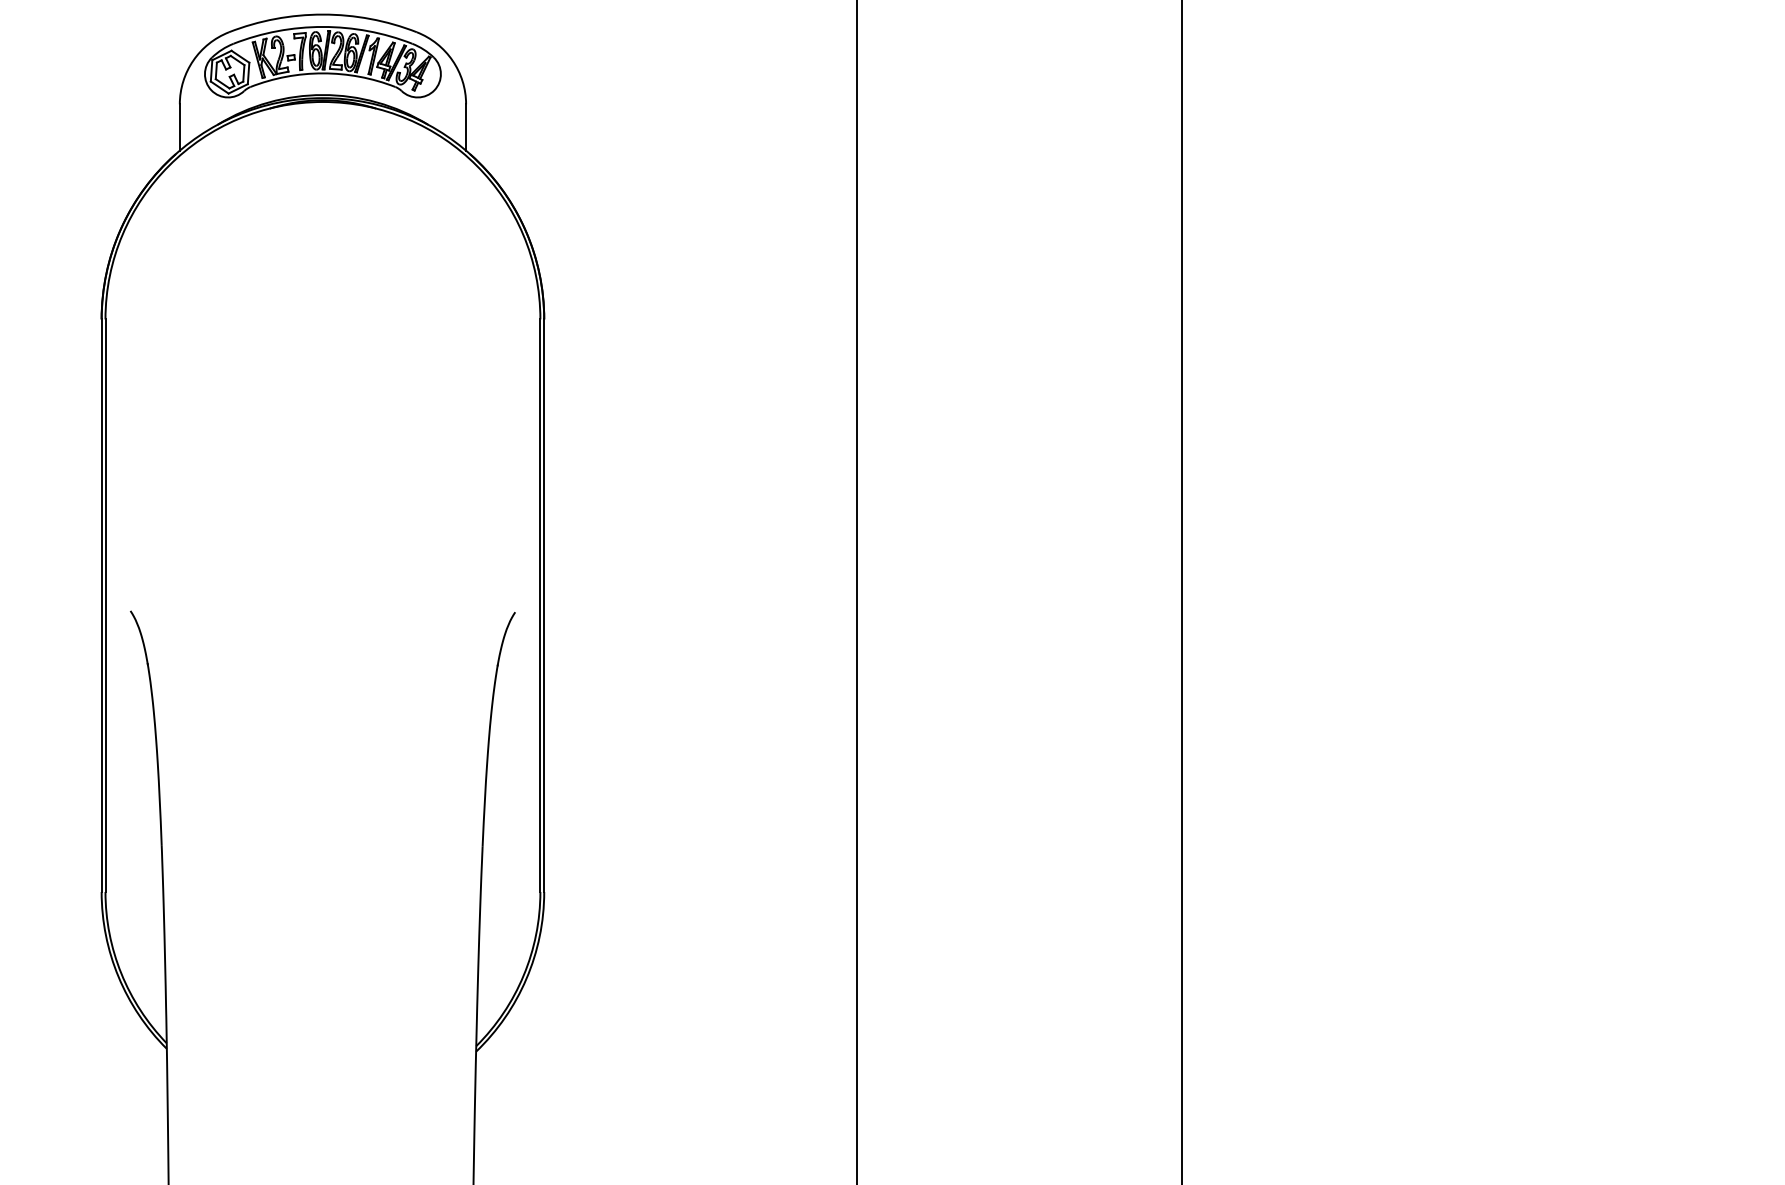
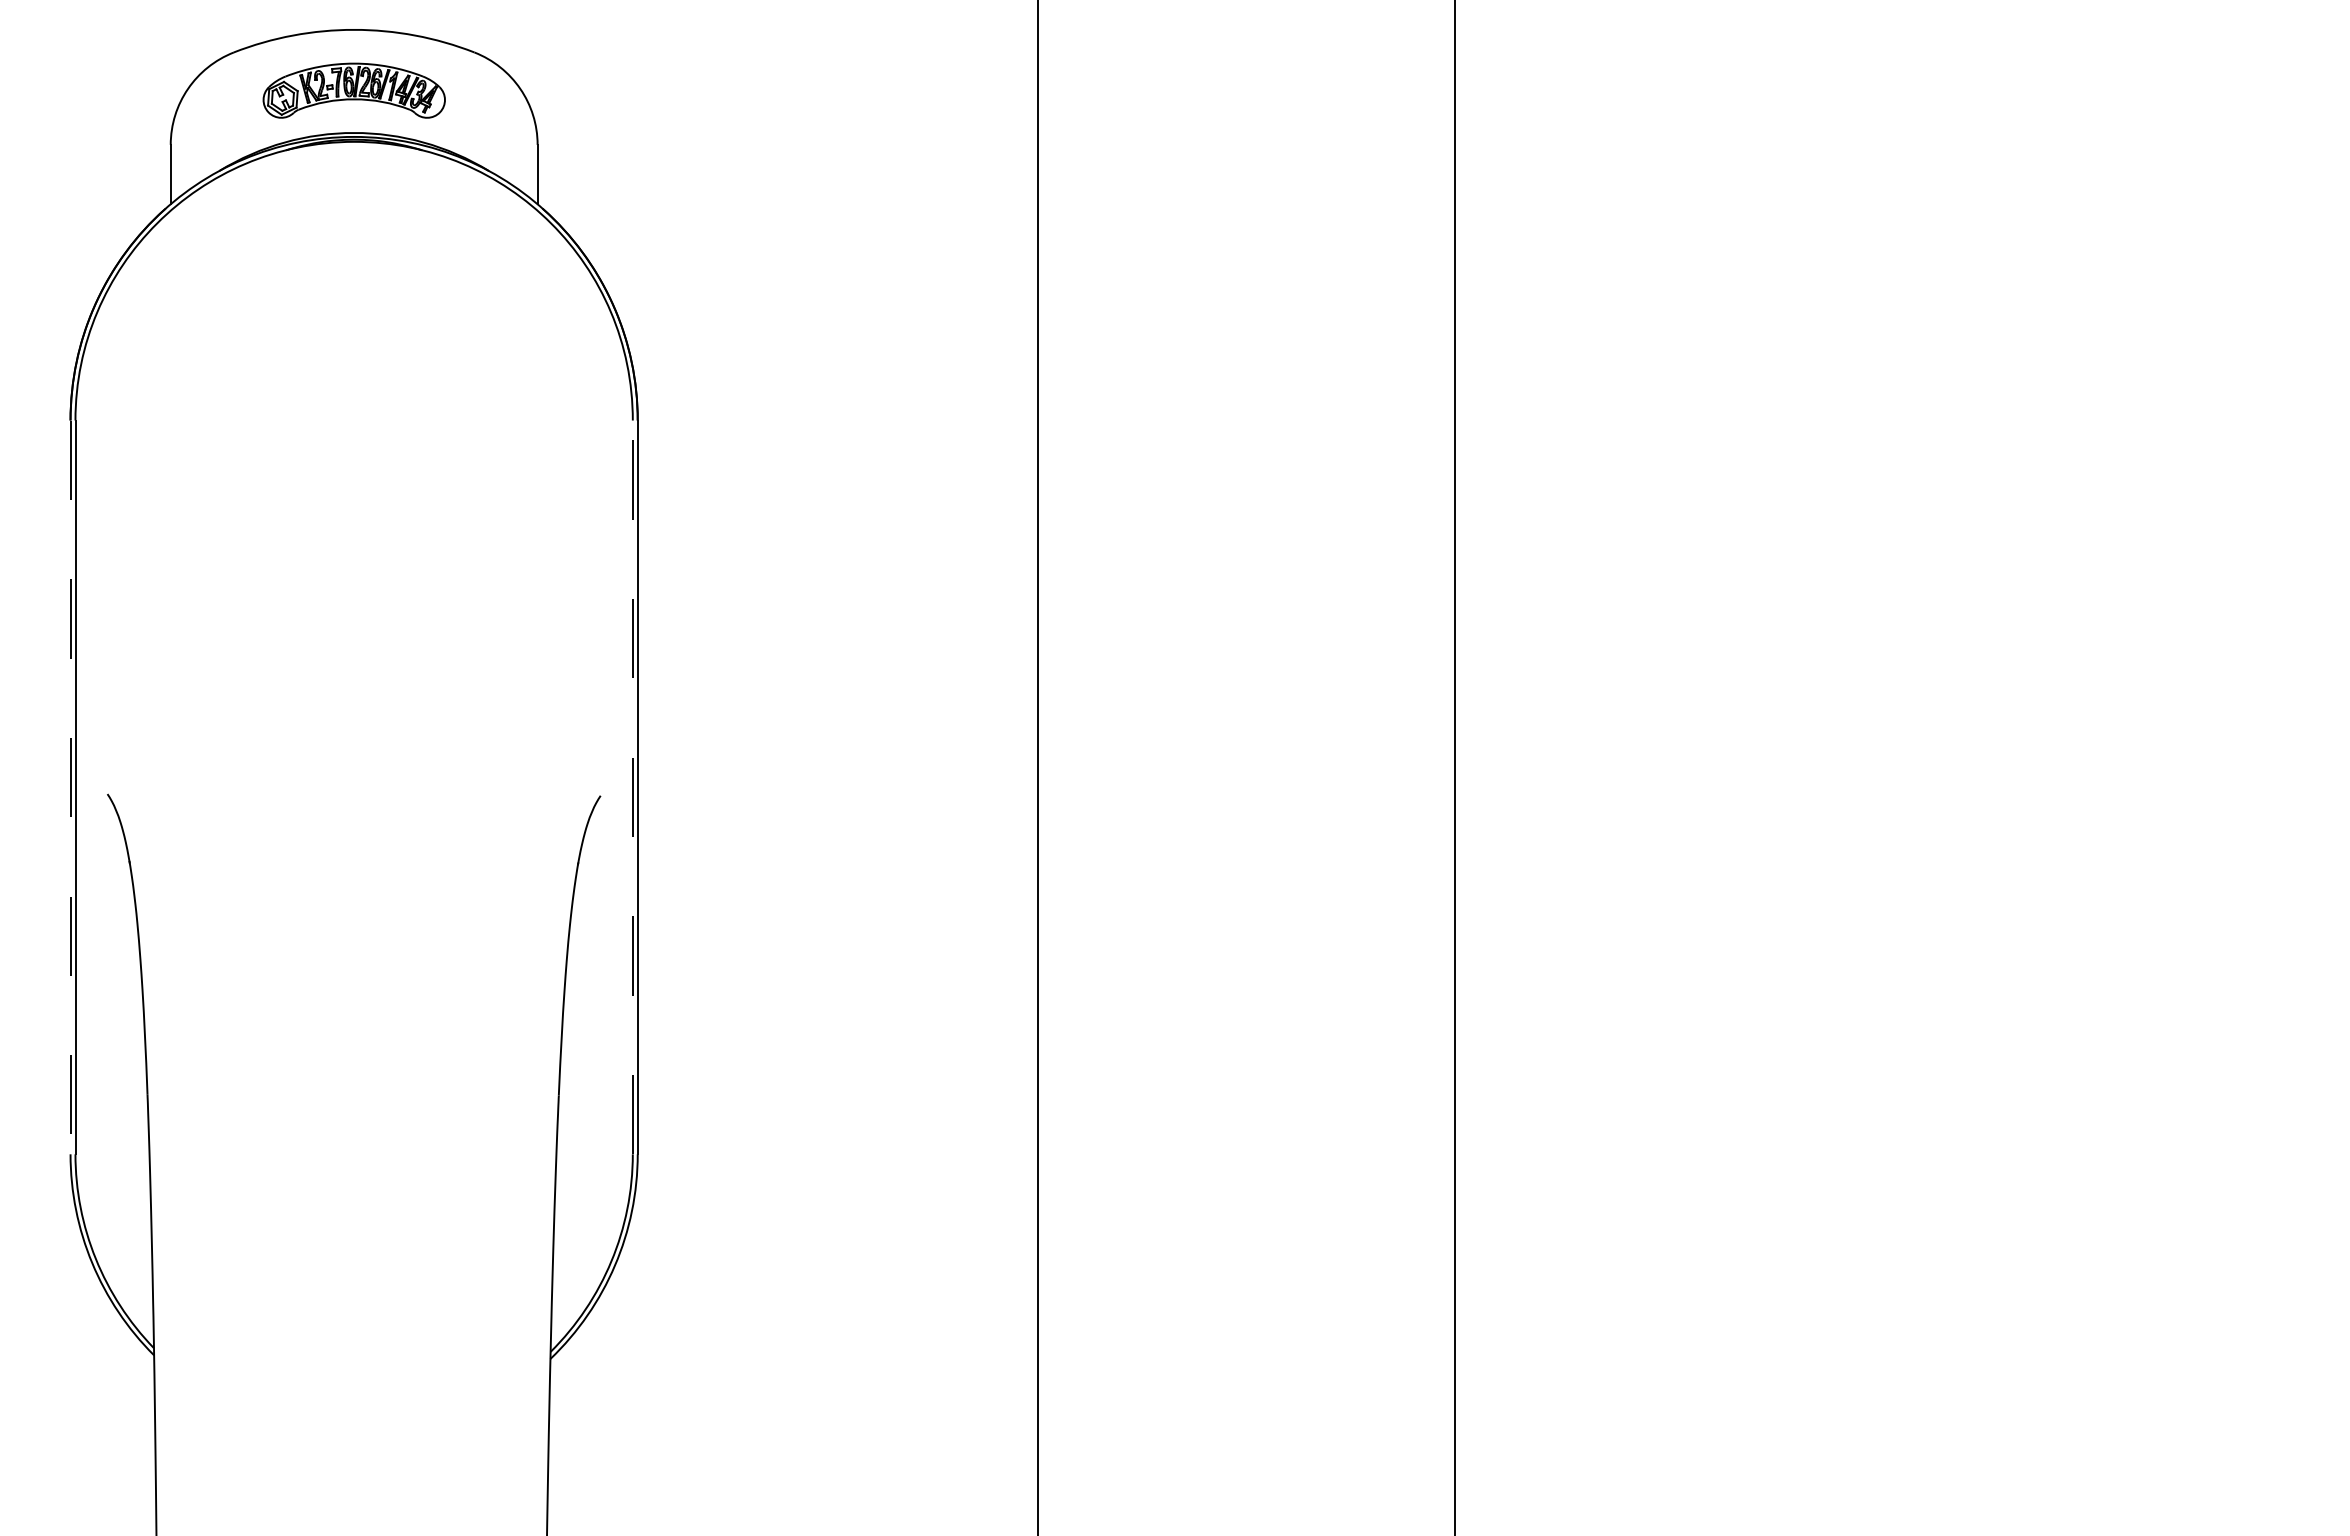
part: (323, 61) -> (354, 90), size x0.6
line: (101, 605) -> (70, 787), solid -> dashed
line: (540, 605) -> (632, 787), solid -> dashed

